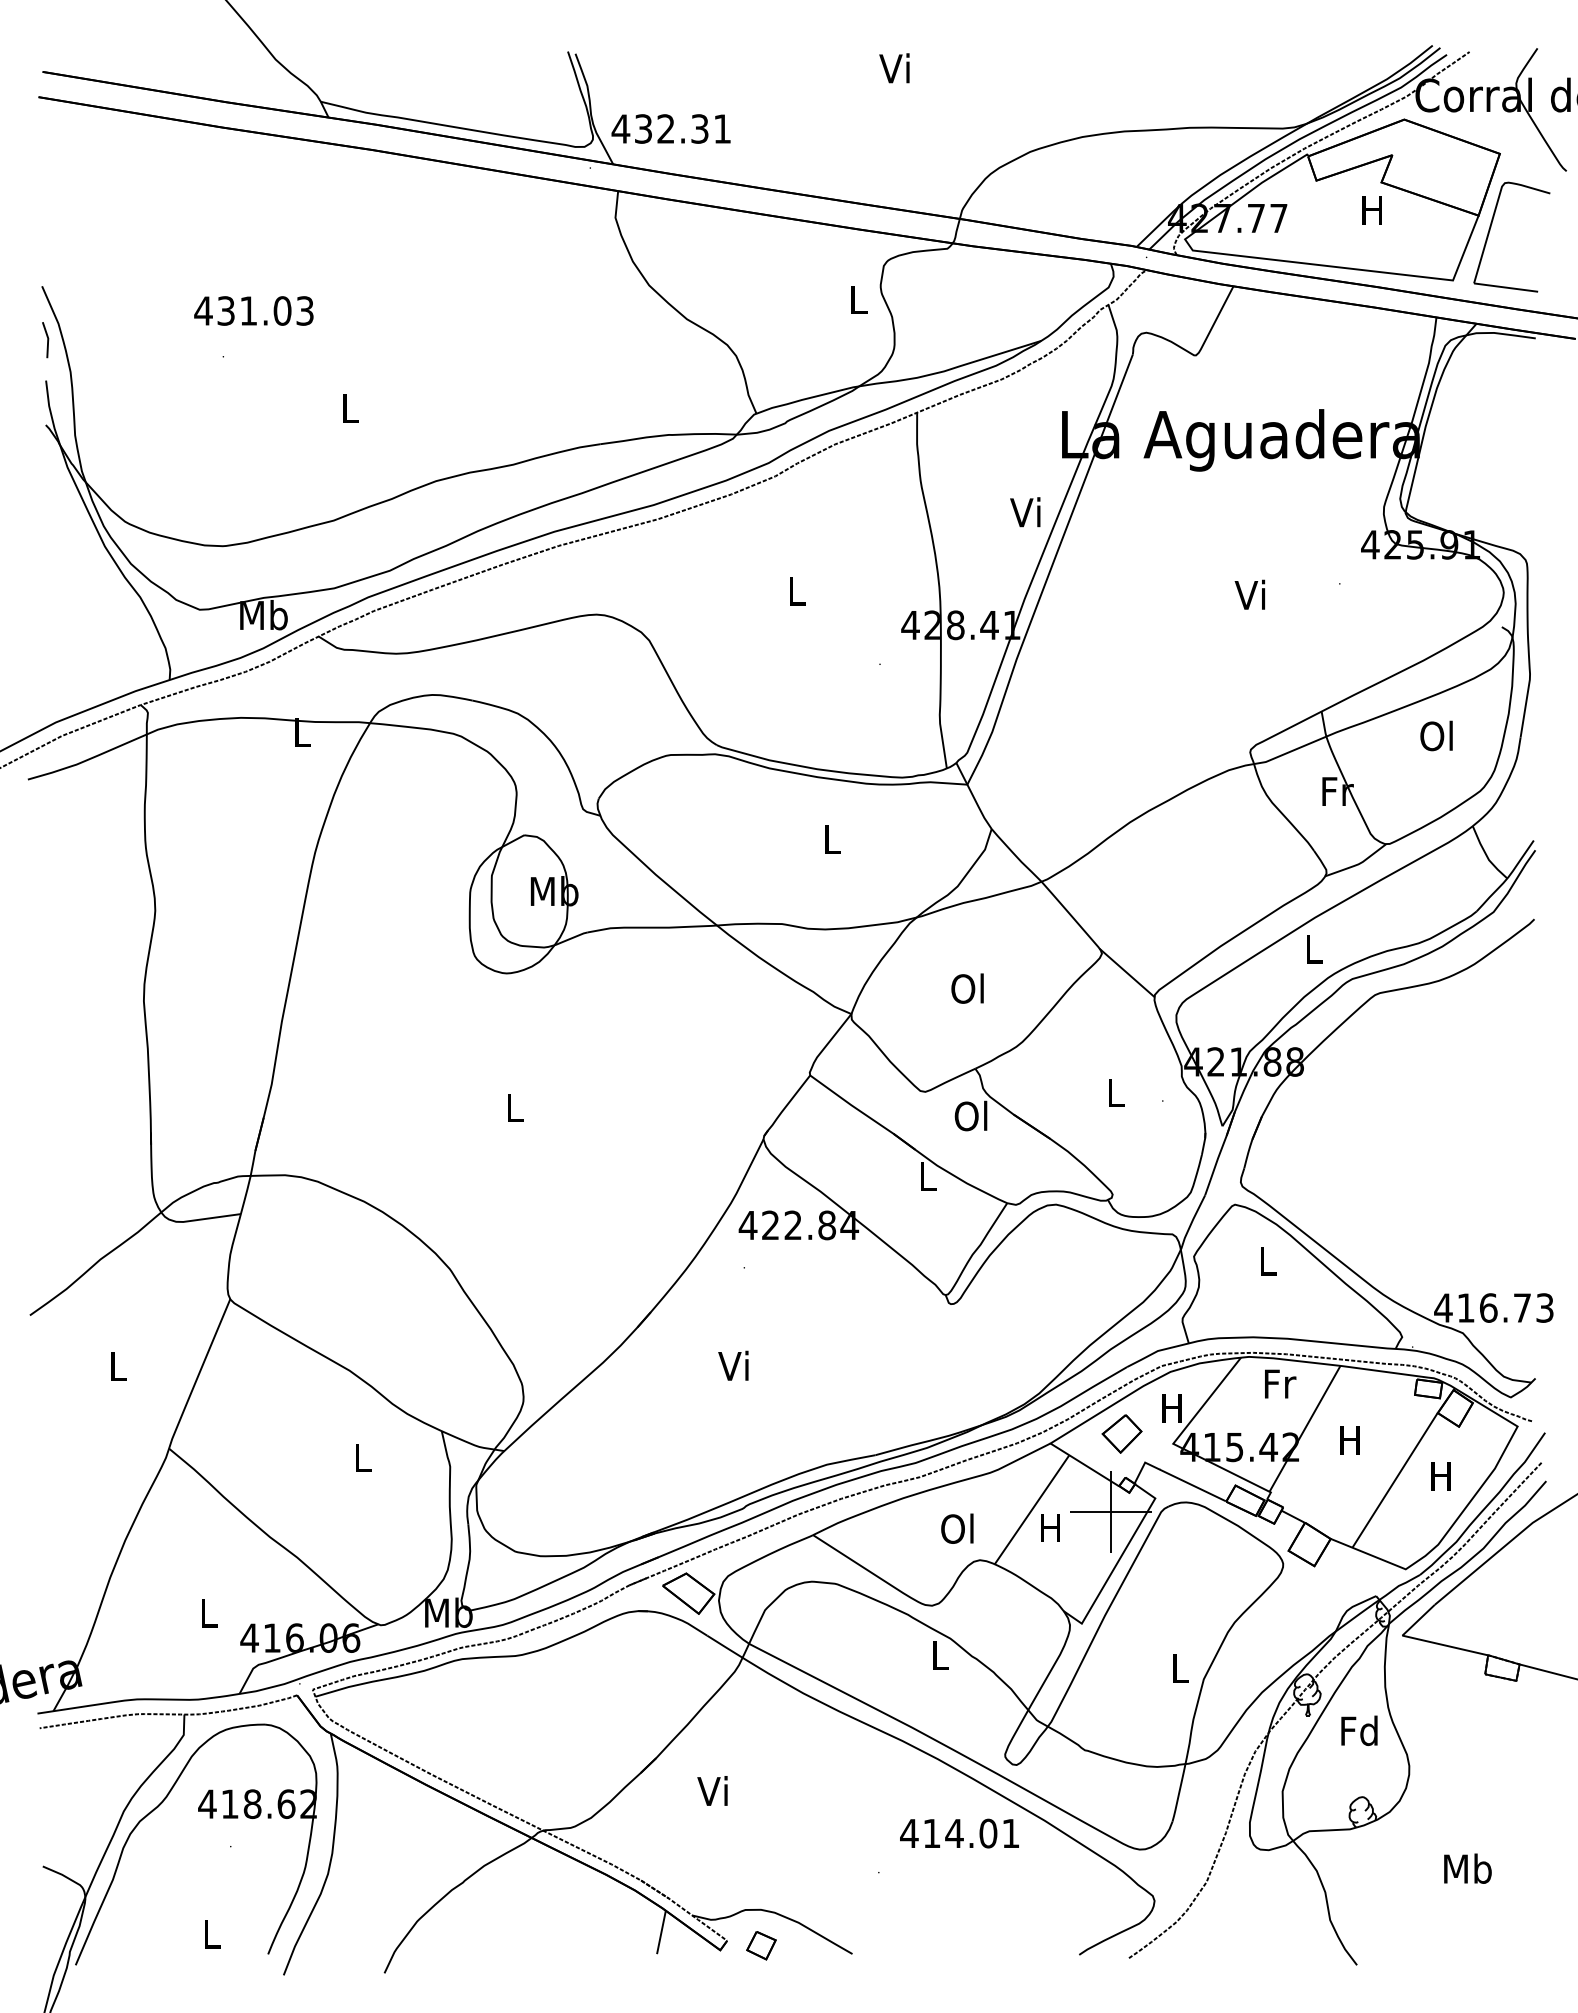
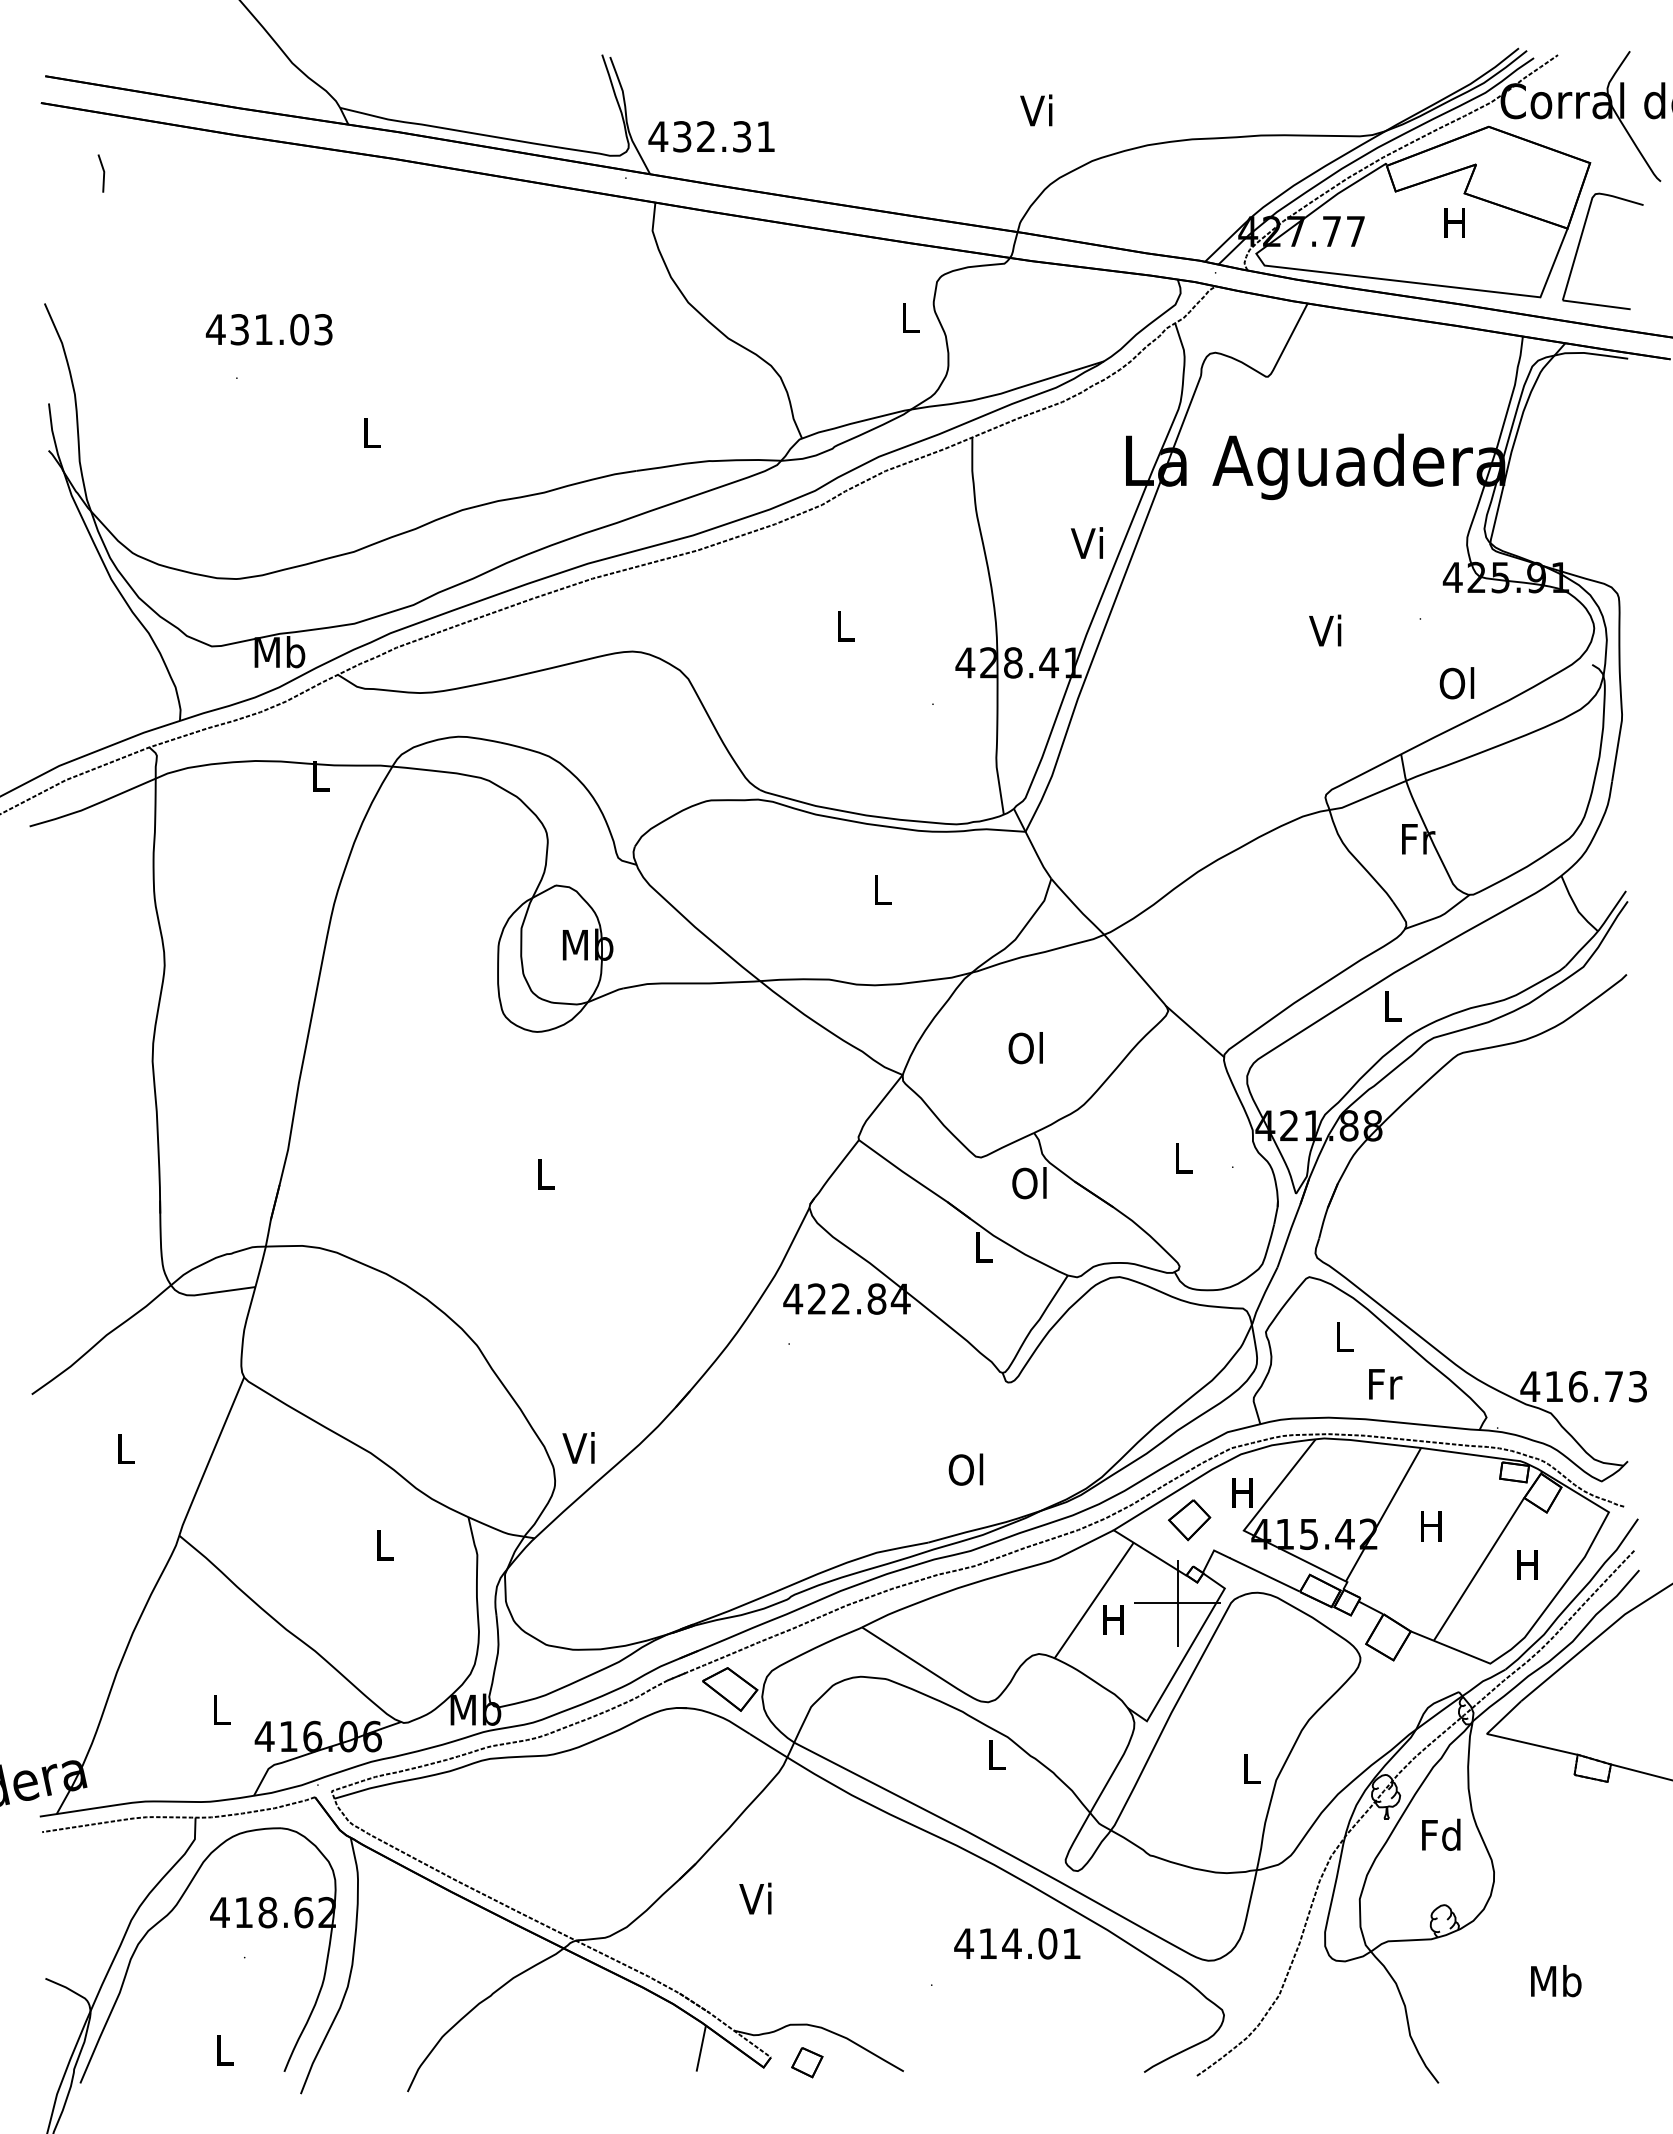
text: (894, 68) -> (1036, 110), moved
line: (47, 340) -> (103, 173), moved
text: (1436, 736) -> (1456, 683), moved
text: (733, 1365) -> (578, 1447), moved
text: (1280, 1384) -> (1385, 1384), moved
text: (956, 1528) -> (965, 1469), moved

